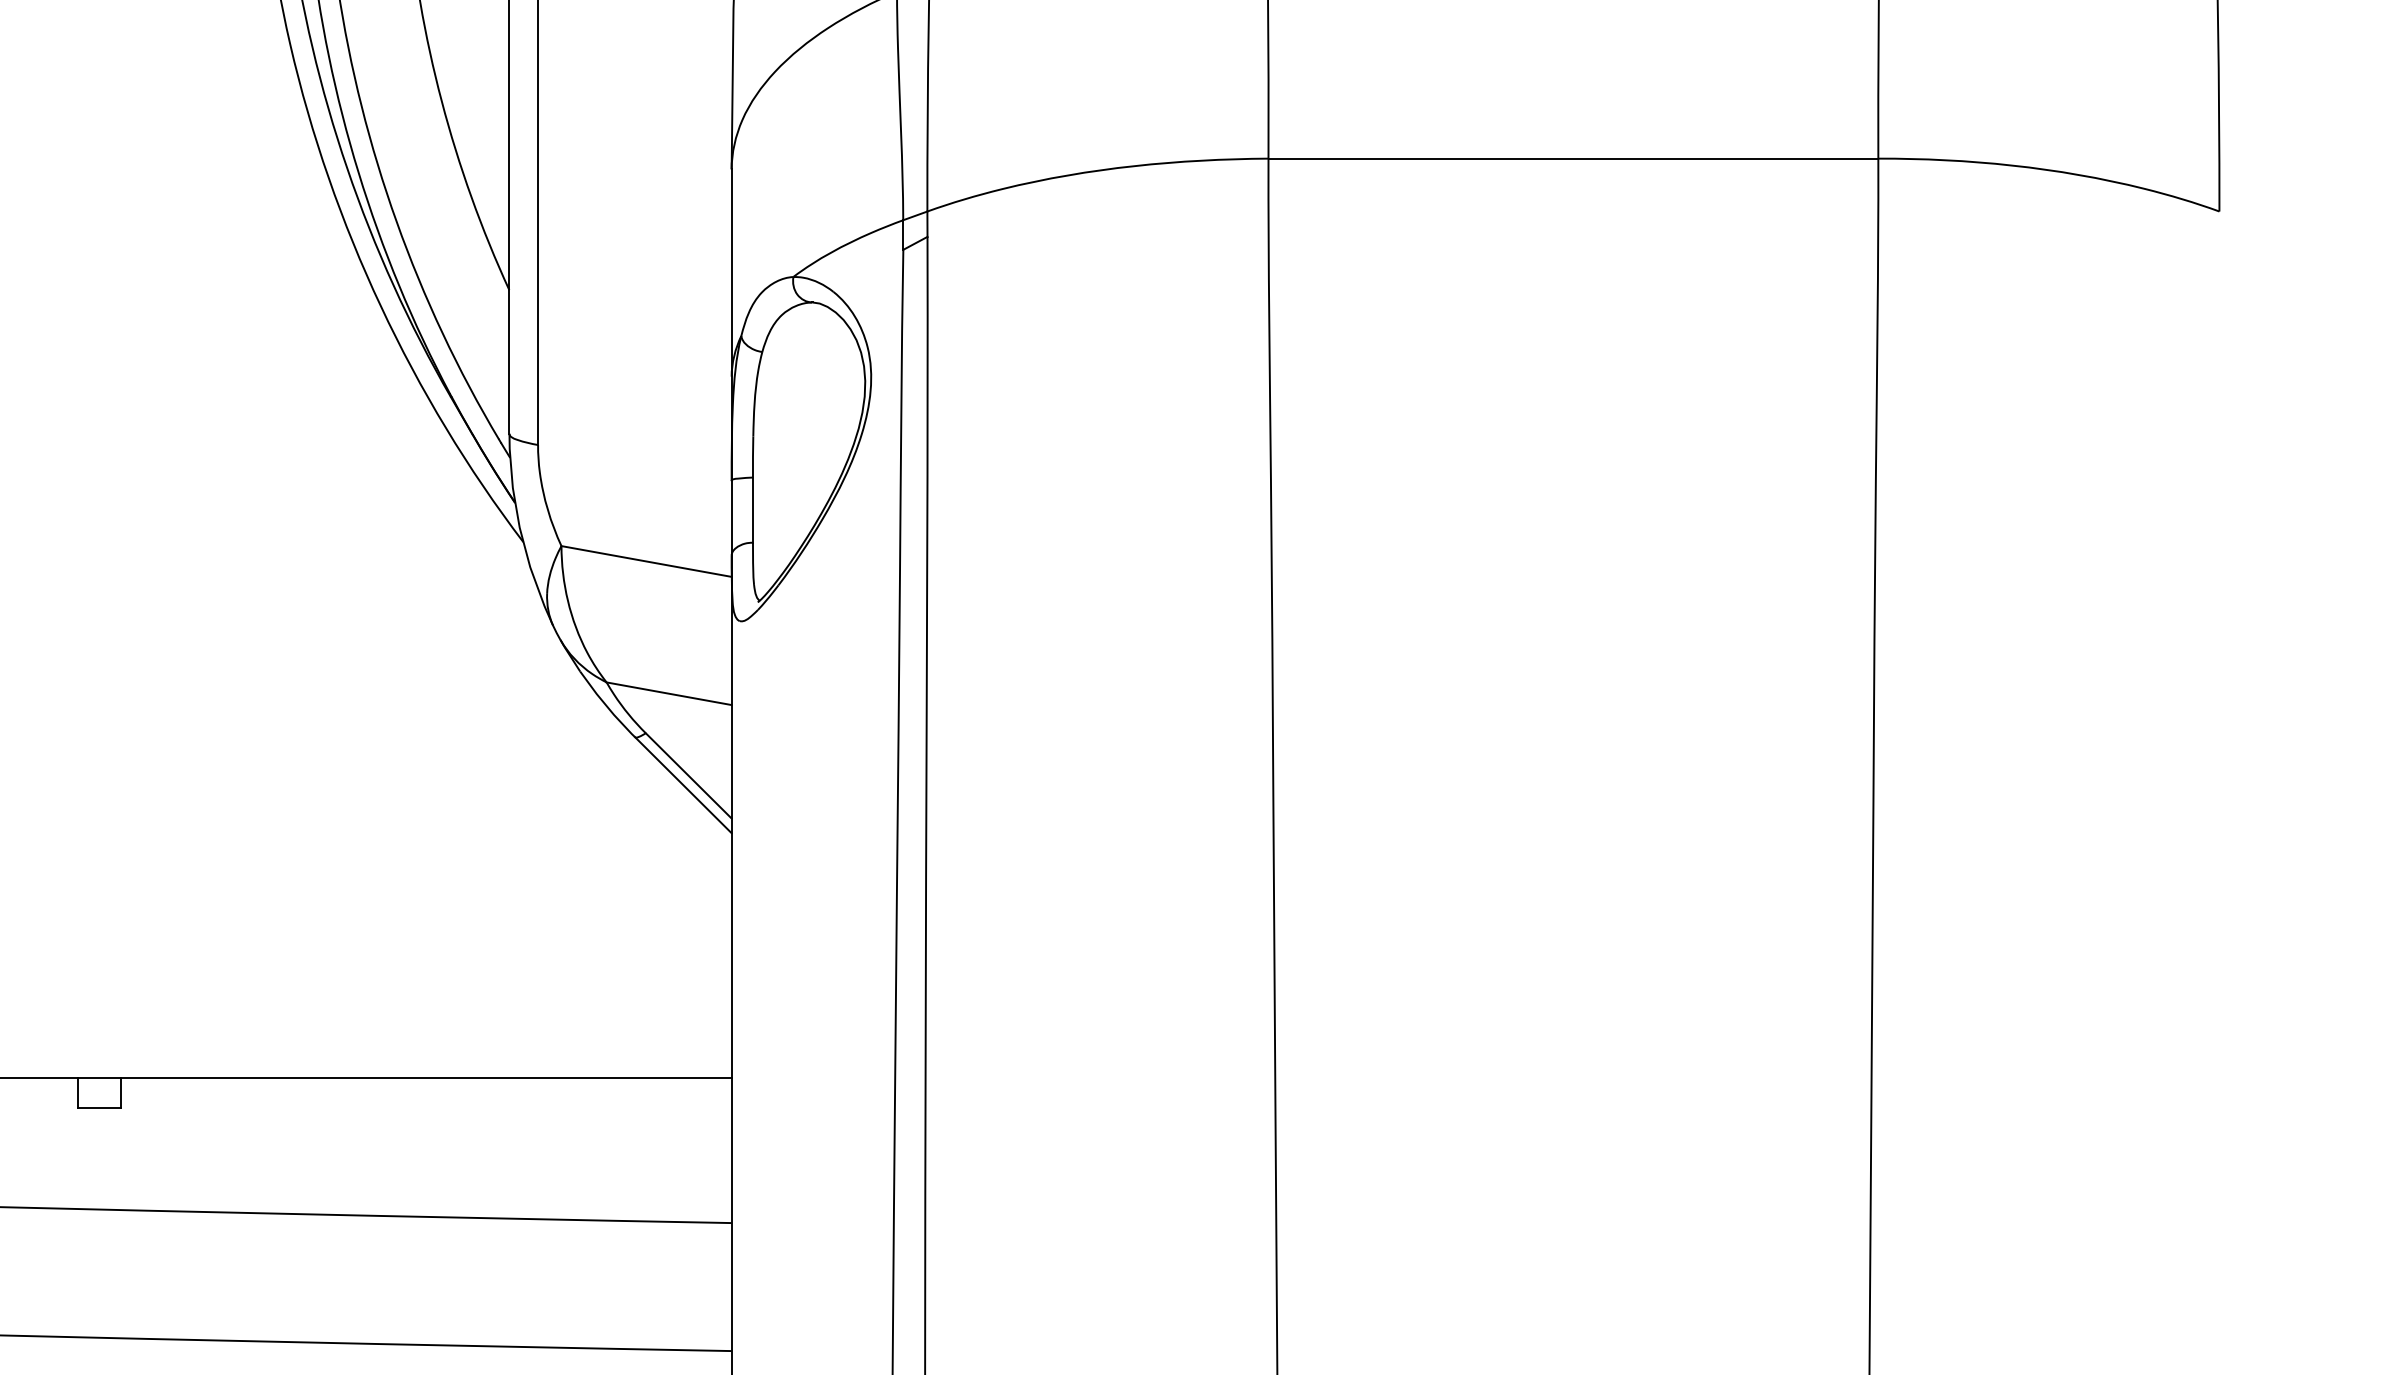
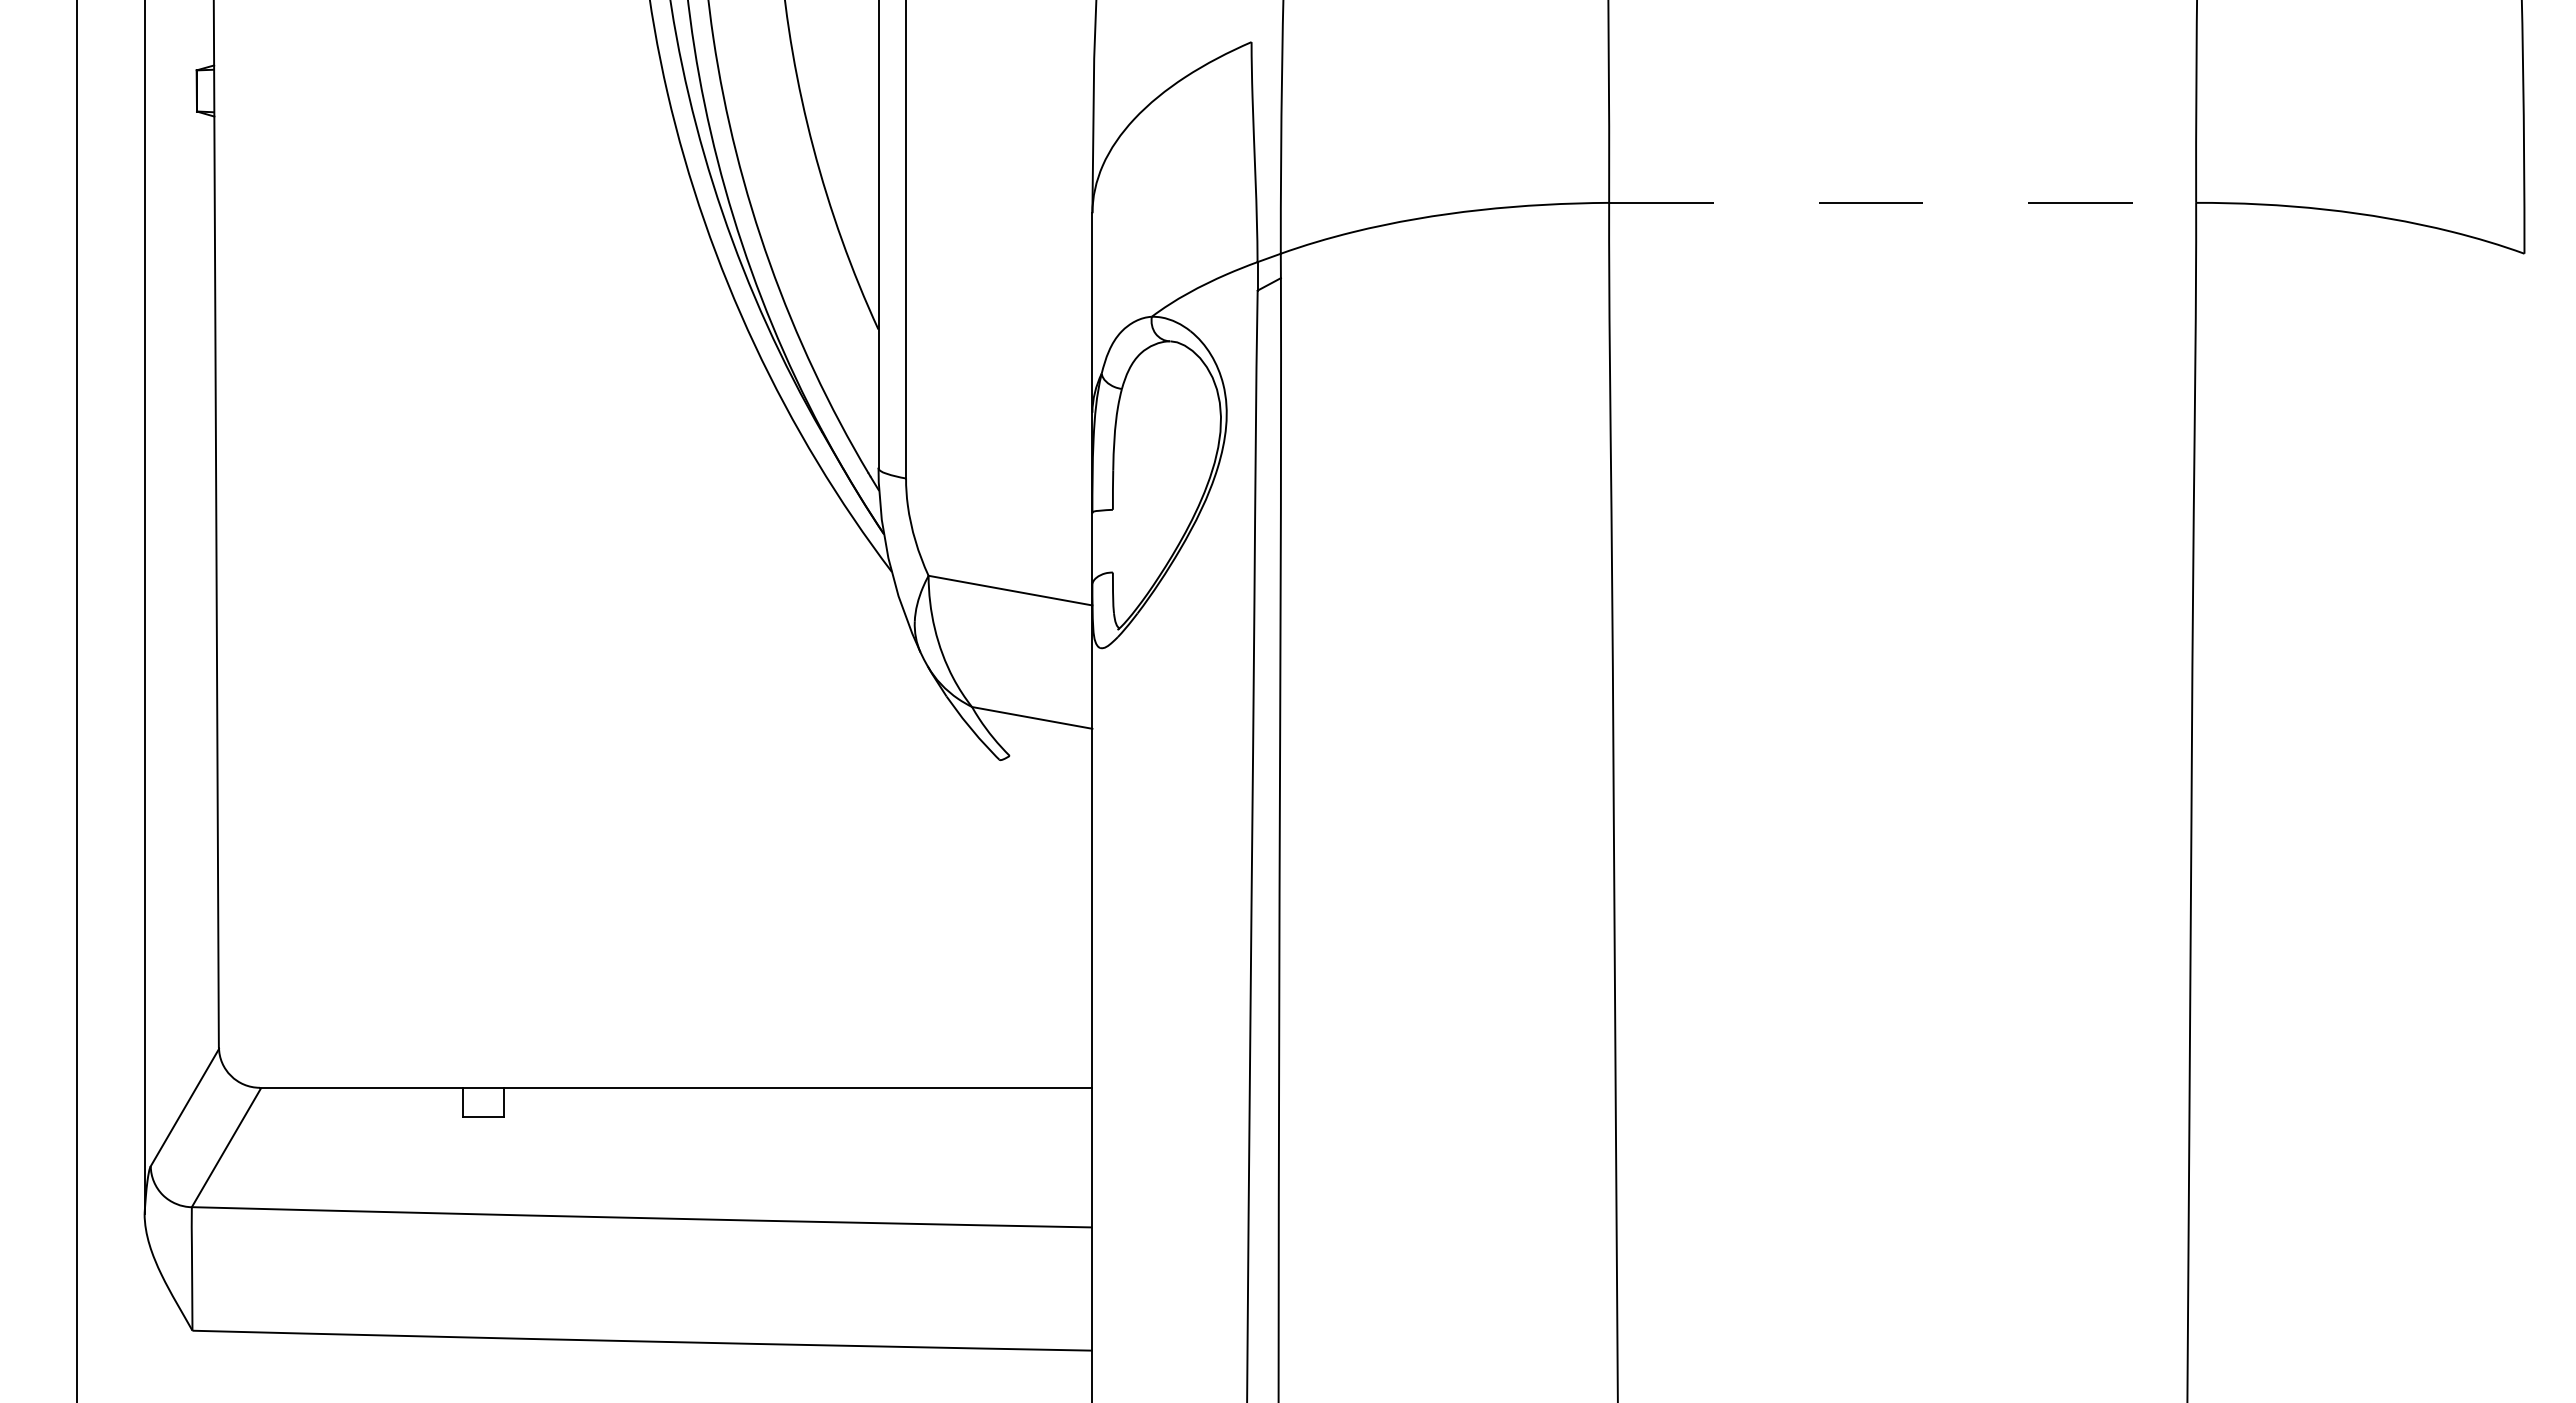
line: (1573, 158) -> (1902, 202), solid -> dashed
line: (752, 509) -> (1112, 540), removed
line: (688, 775) -> (1050, 796), removed
line: (682, 784) -> (1045, 805), removed

